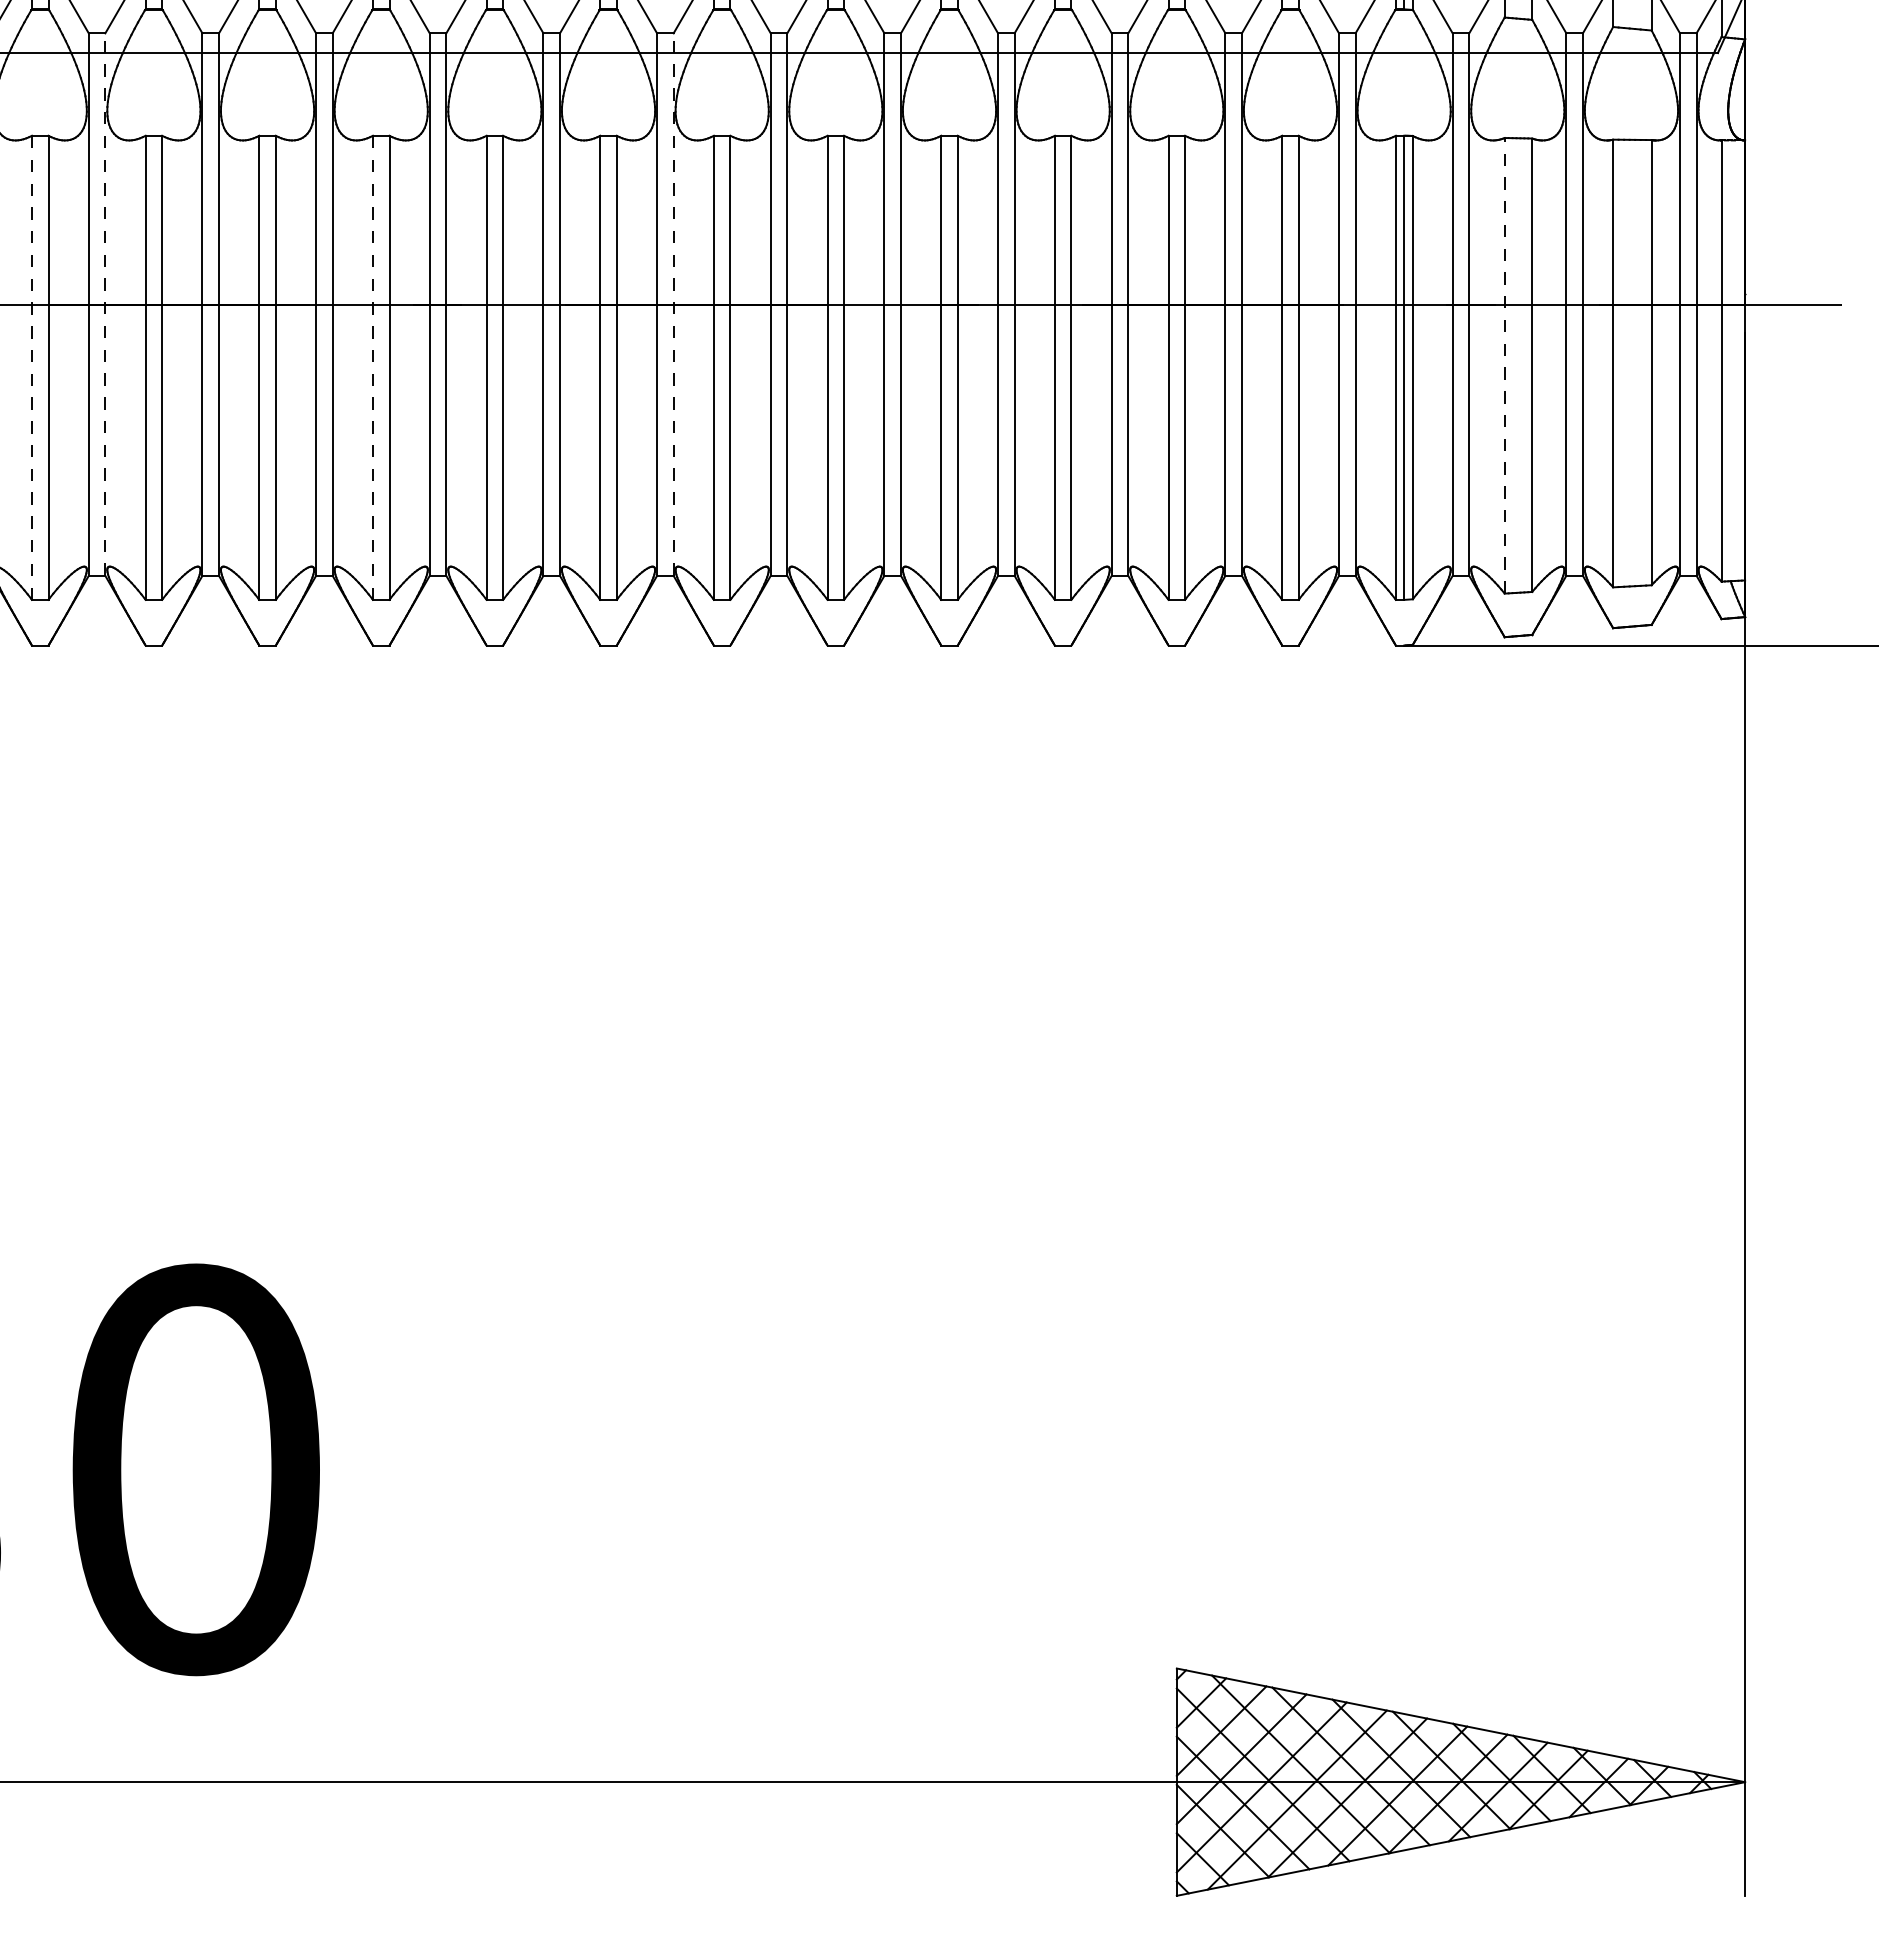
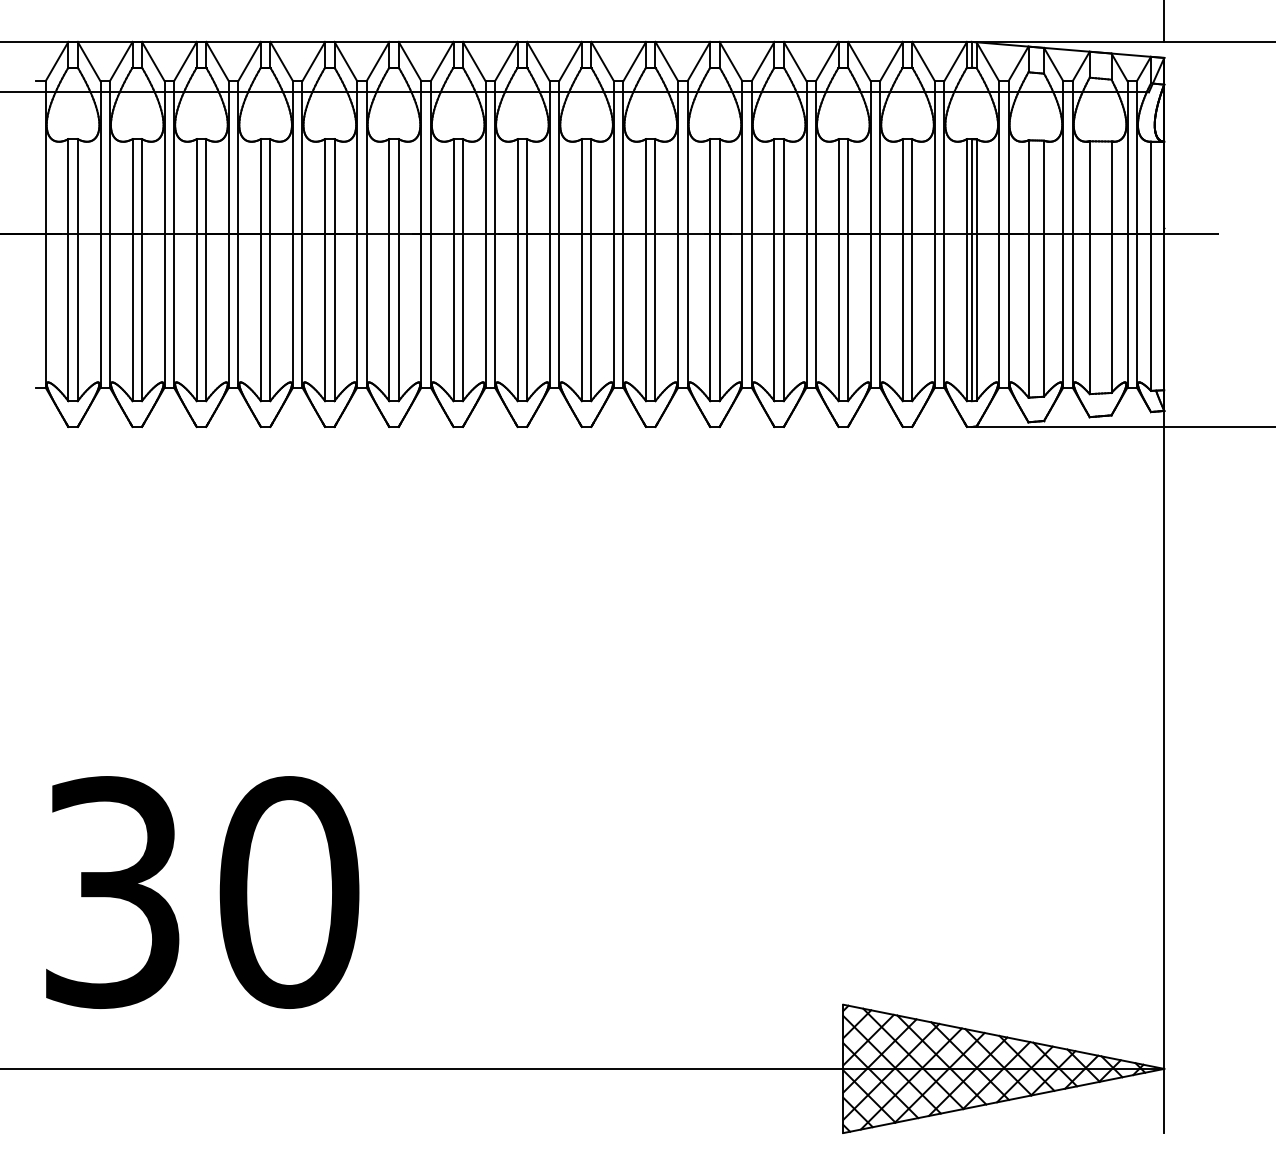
line: (105, 302) -> (238, 233), dashed -> solid
line: (674, 302) -> (559, 233), dashed -> solid
line: (31, 366) -> (196, 269), dashed -> solid
line: (373, 366) -> (389, 269), dashed -> solid
line: (1504, 366) -> (1028, 269), dashed -> solid

